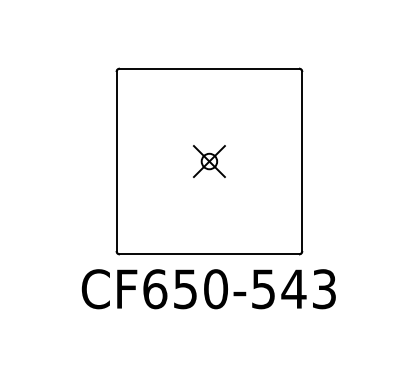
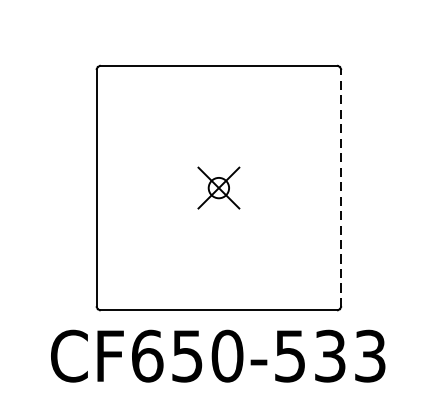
line: (302, 161) -> (341, 188), solid -> dashed
text: (293, 289) -> (329, 356), CF650-543 -> CF650-533

